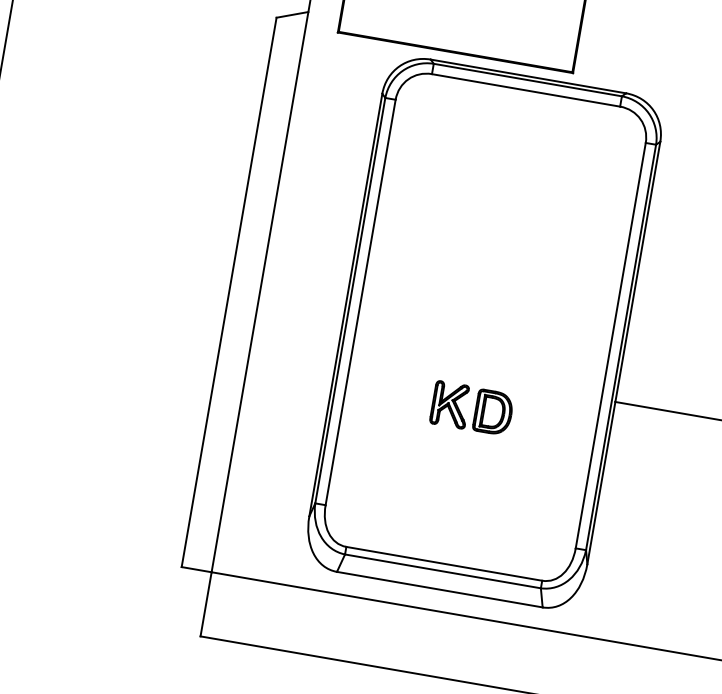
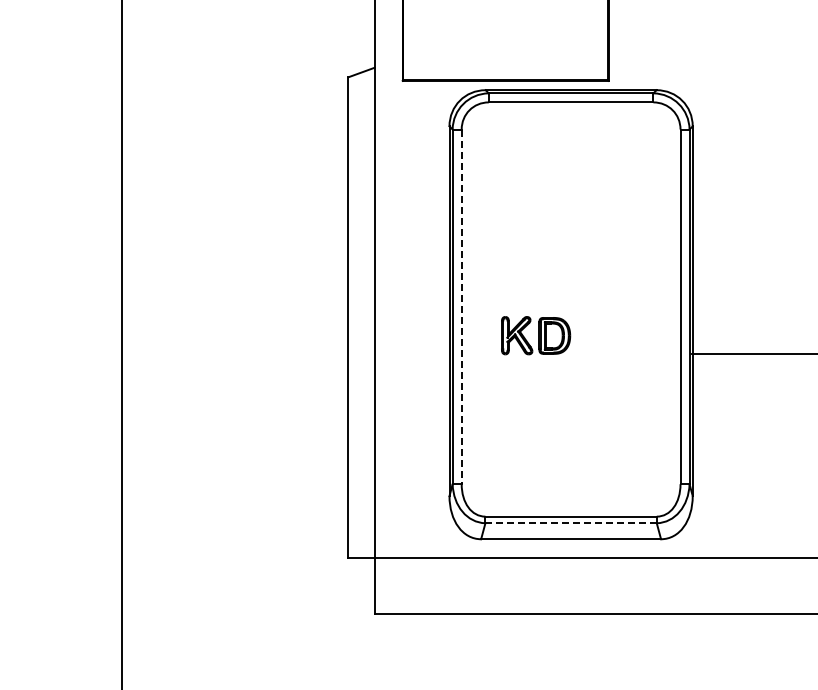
line: (360, 303) -> (461, 307), solid -> dashed
part: (472, 408) -> (536, 335), moved
line: (443, 571) -> (571, 523), solid -> dashed

